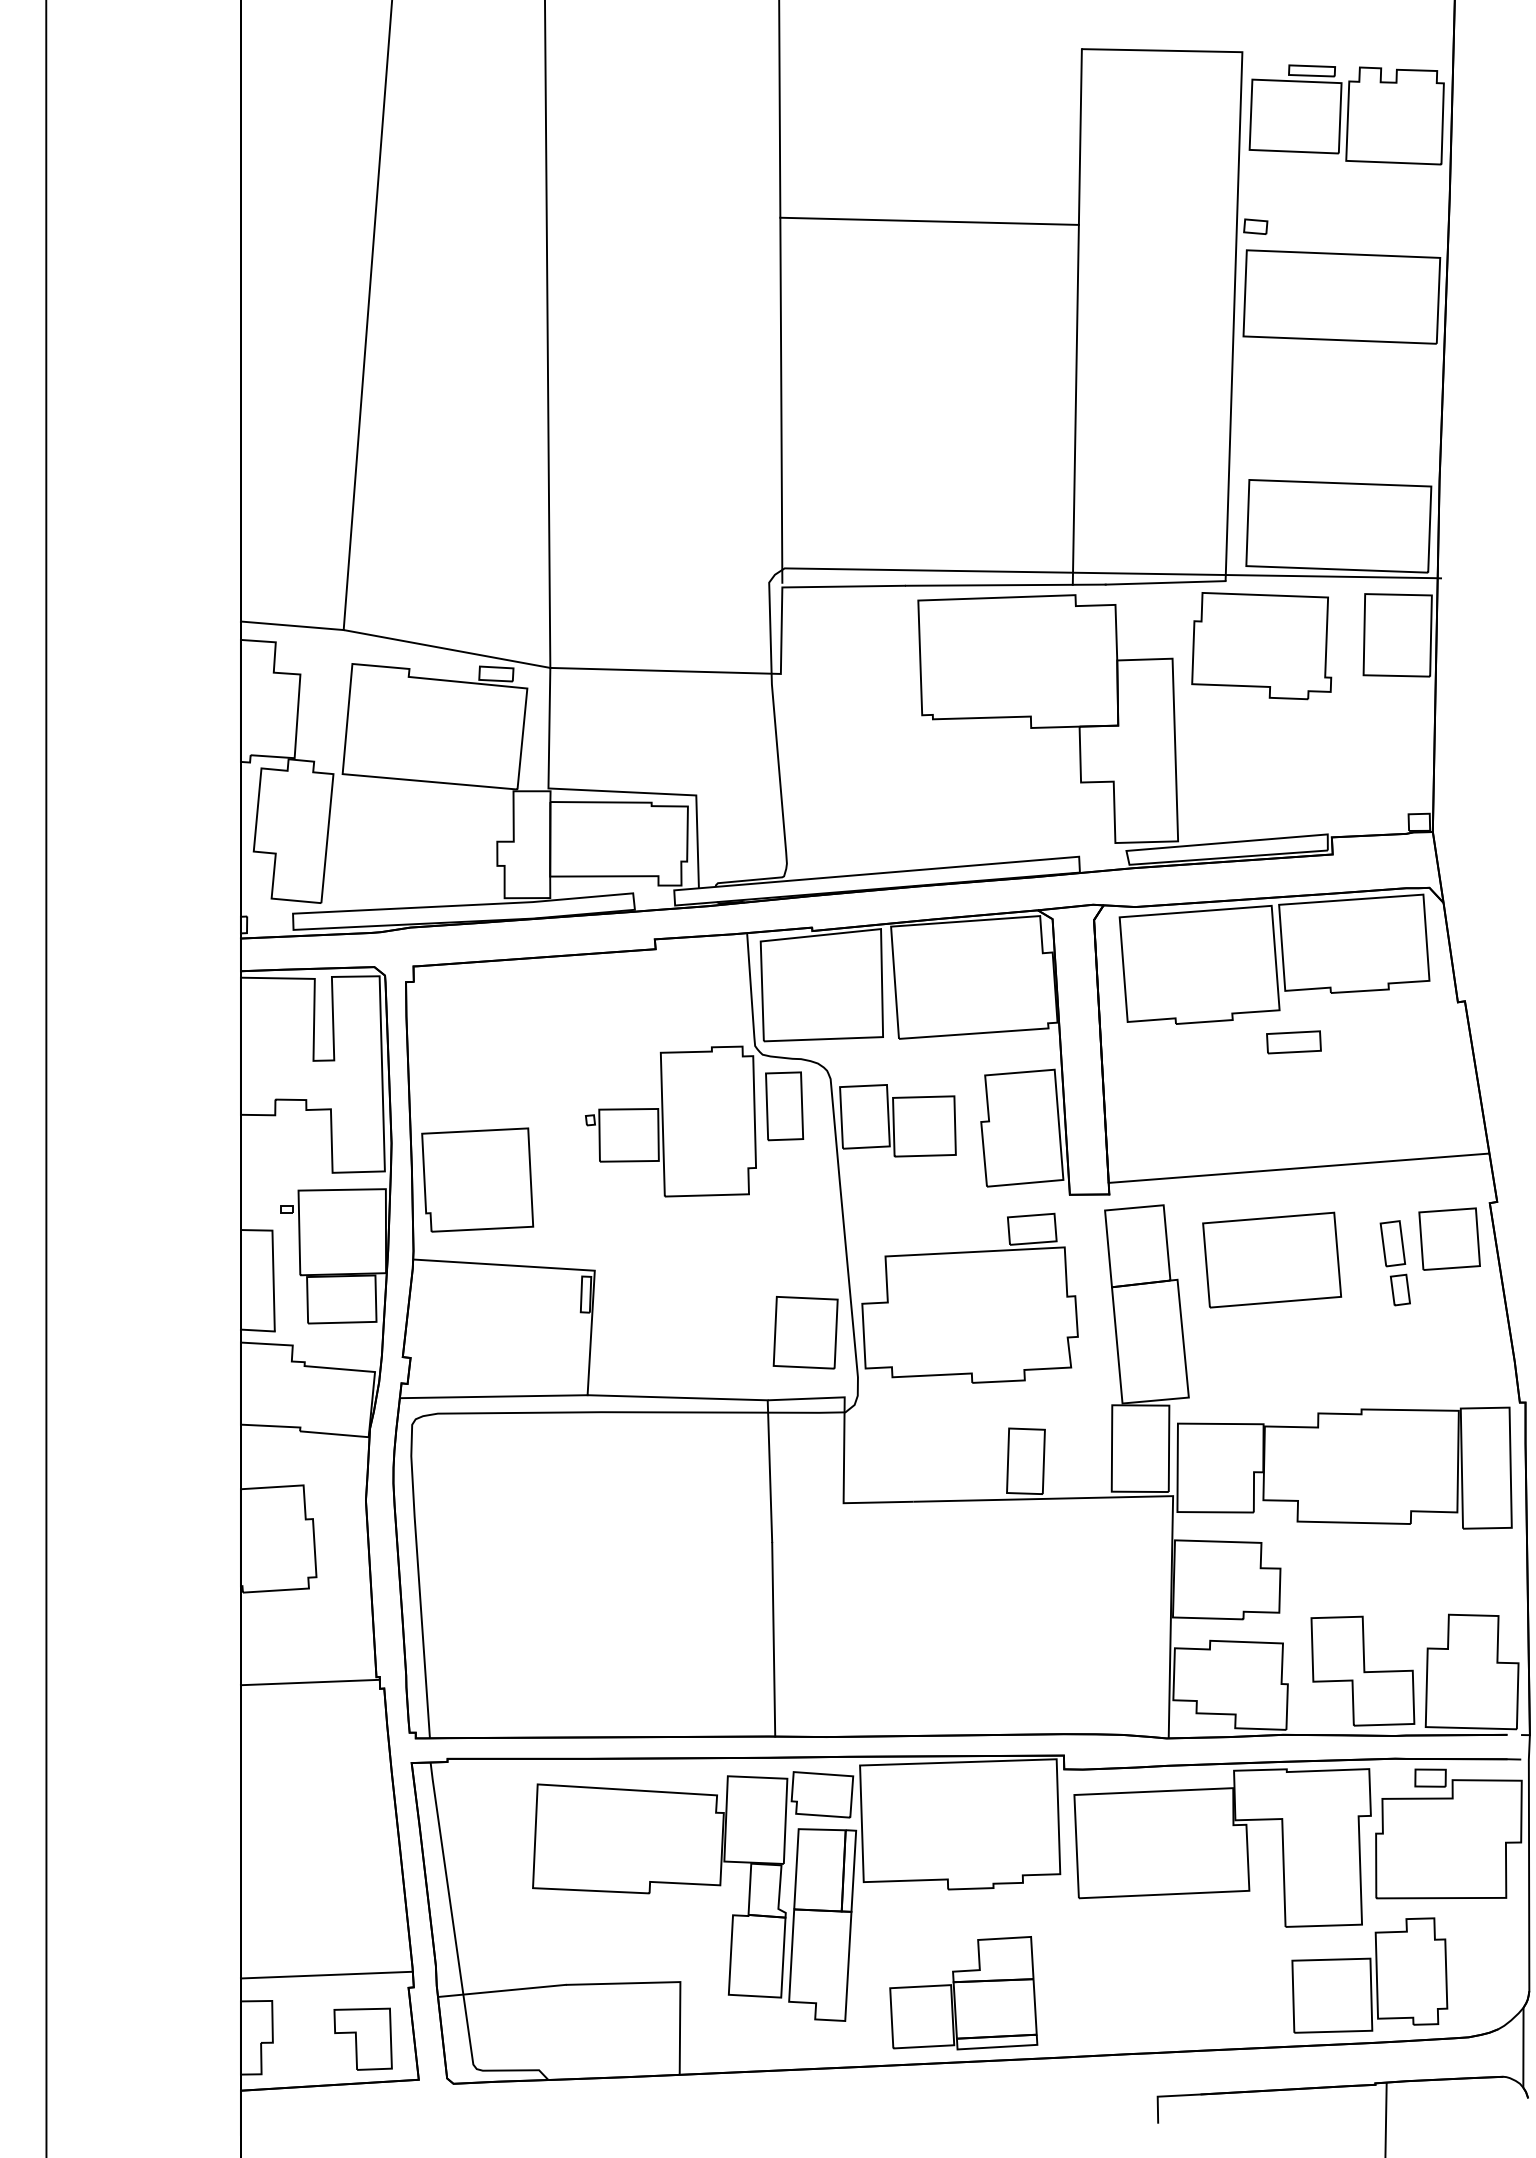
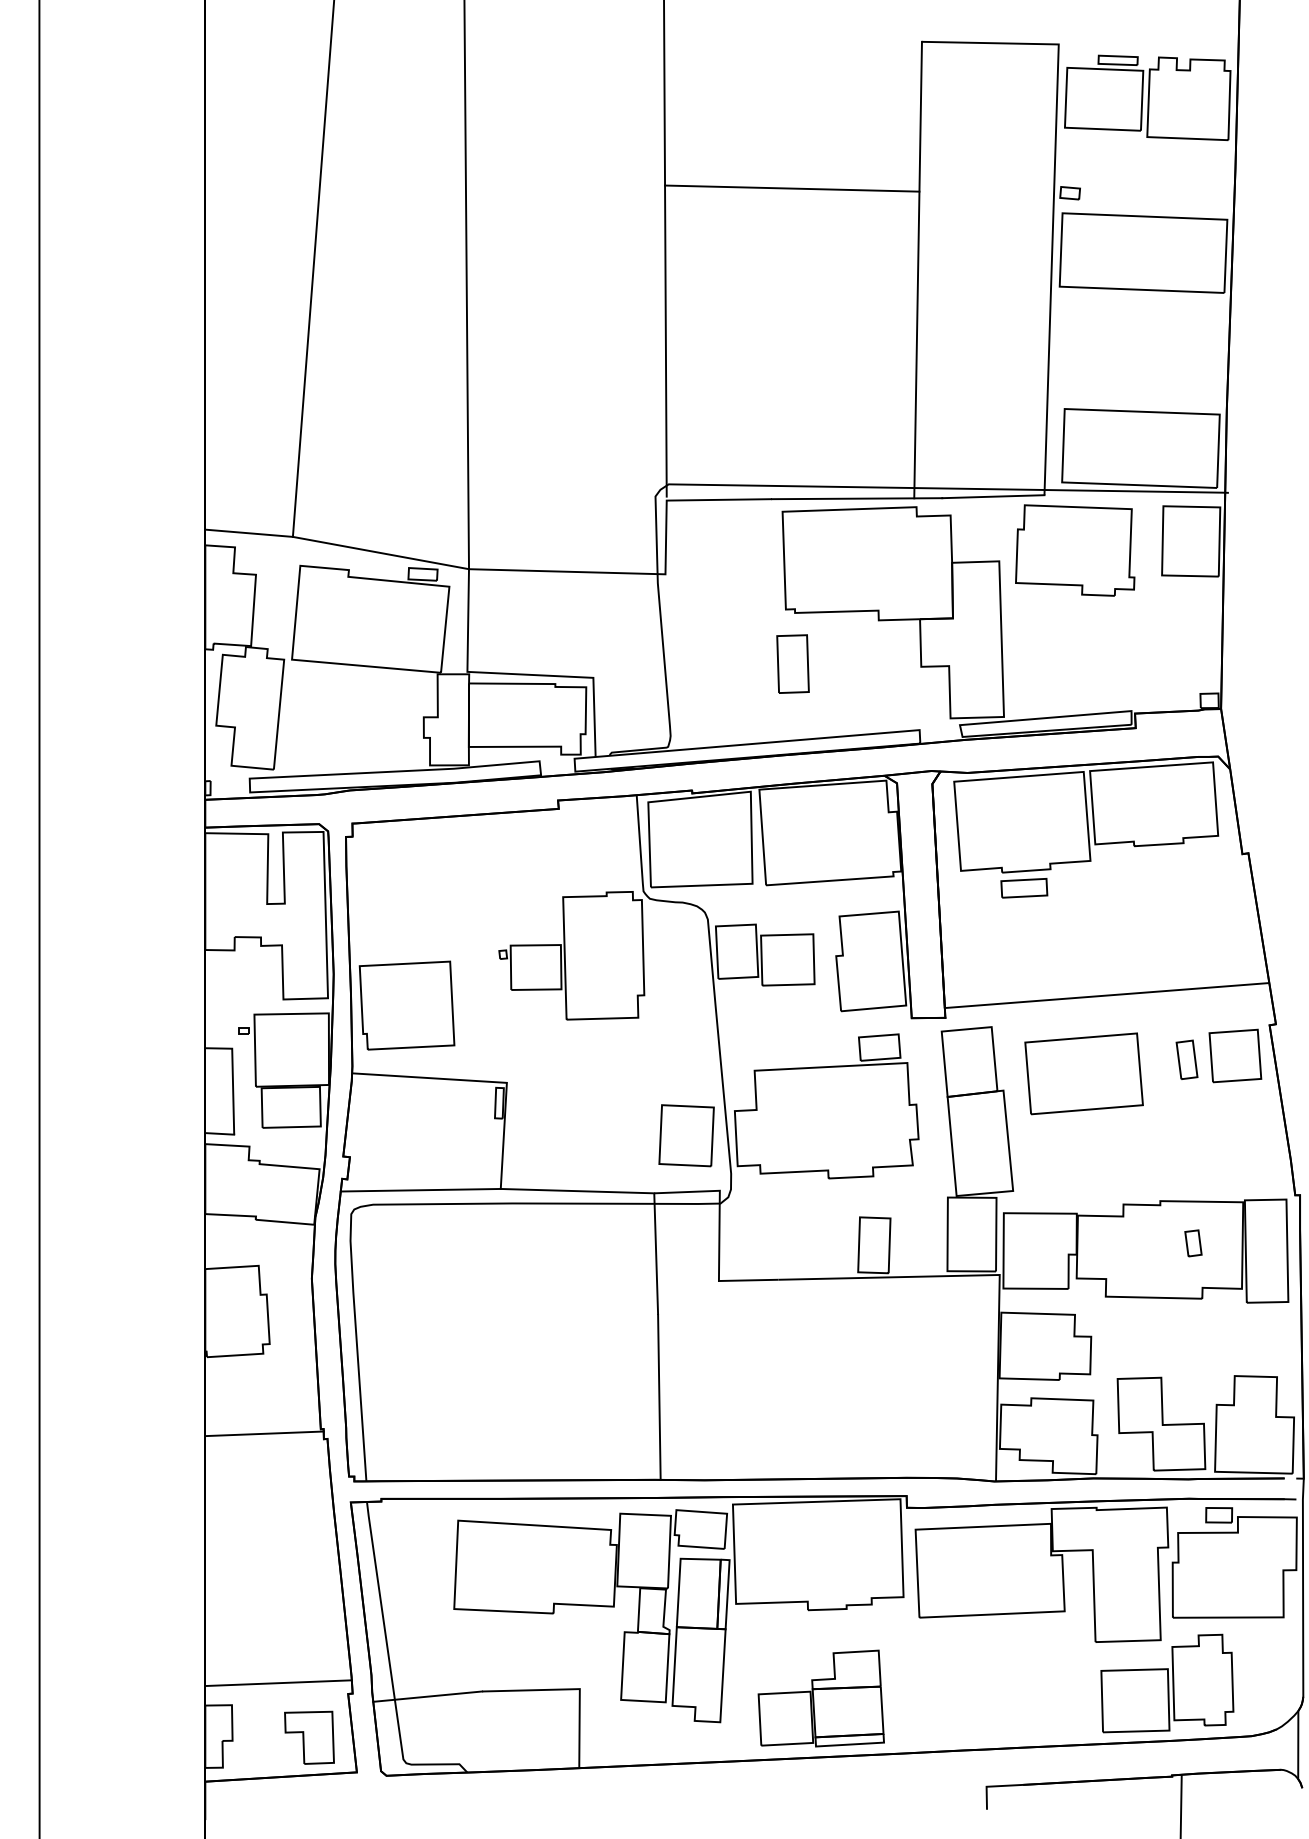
part: (1293, 1042) -> (1023, 888), moved
part: (784, 1106) -> (792, 664), moved
part: (1399, 1289) -> (1192, 1242), moved

